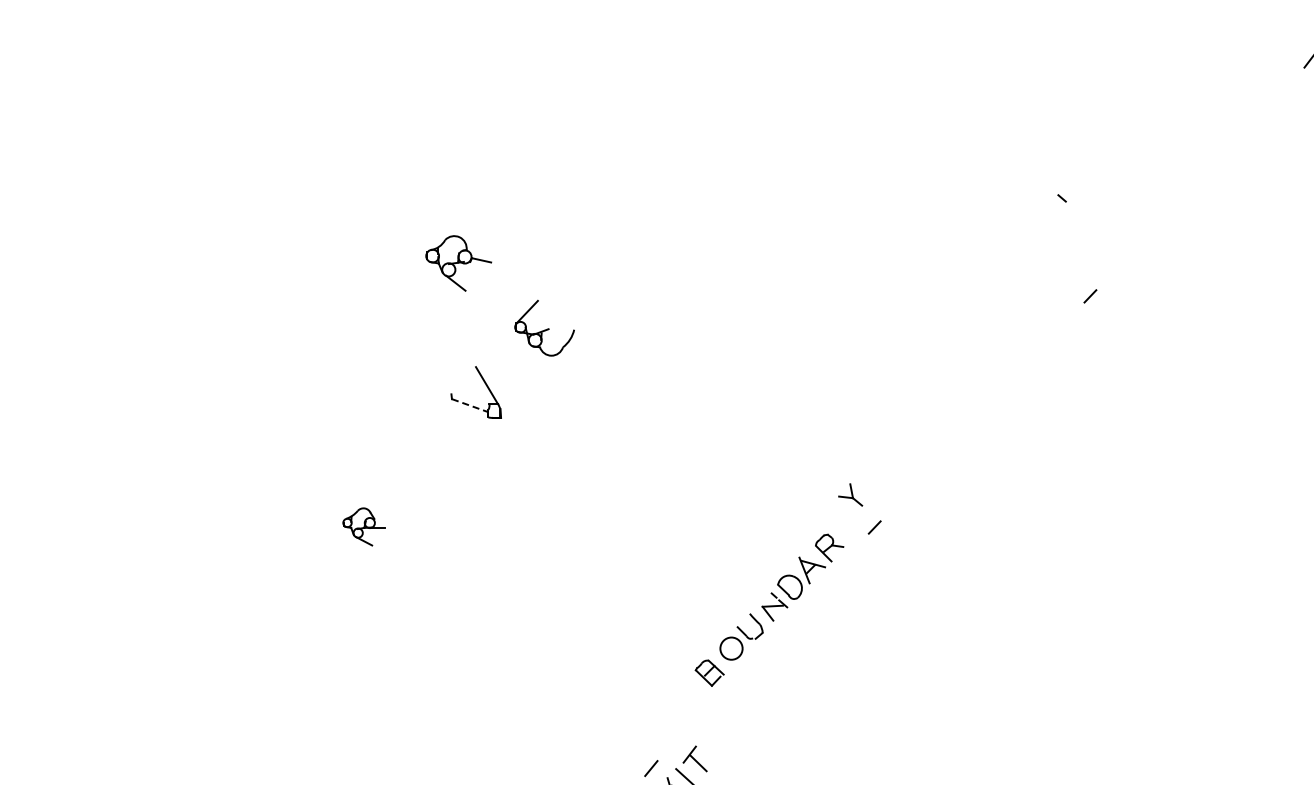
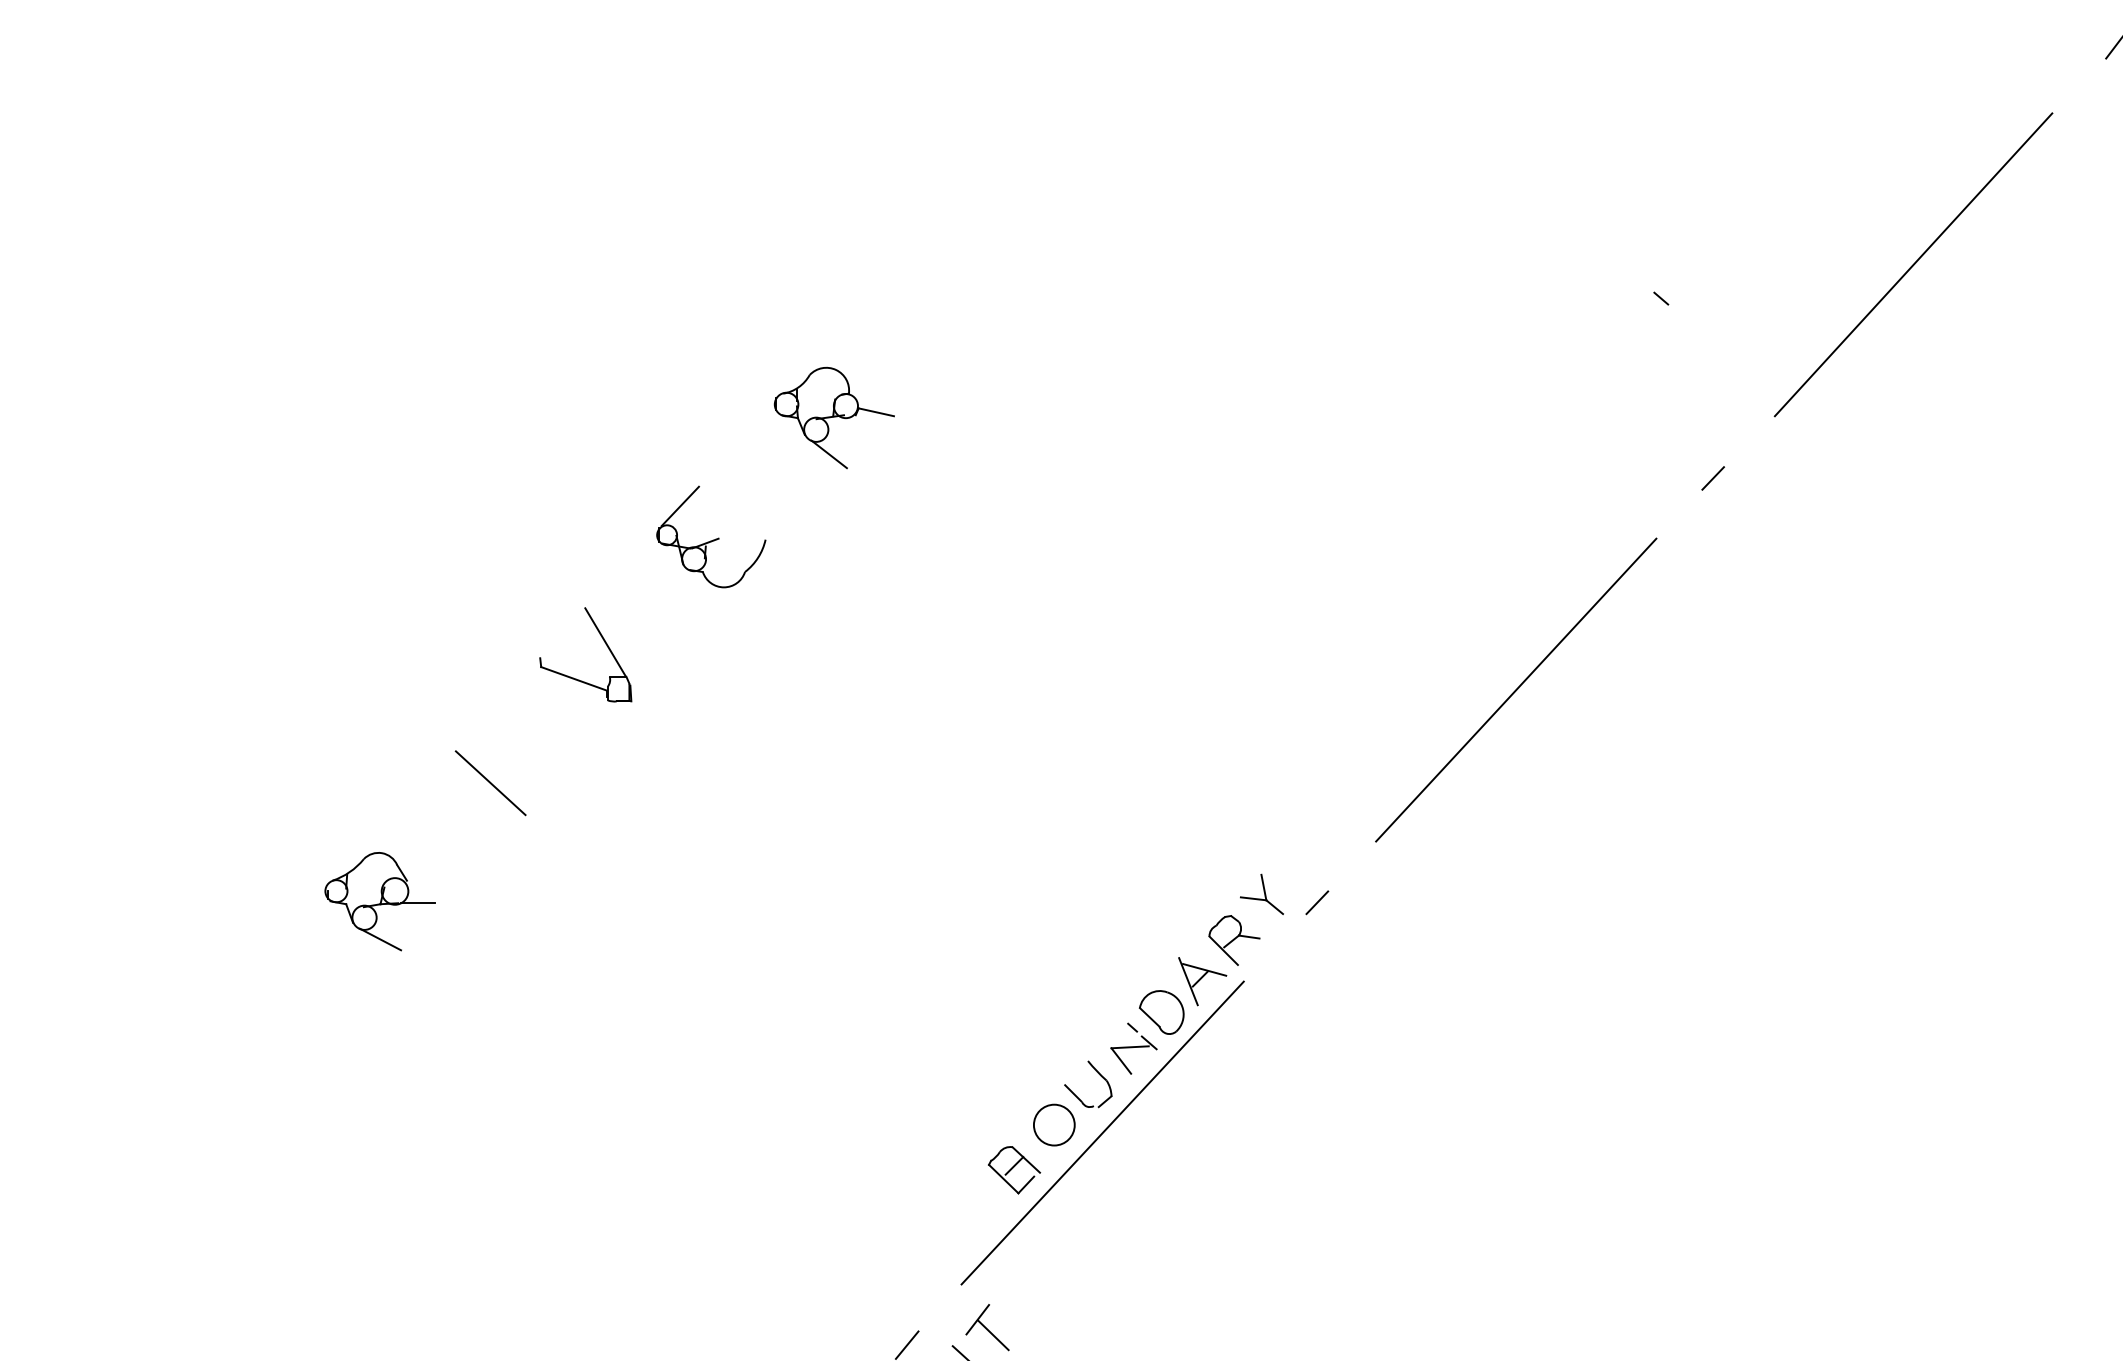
line: (1199, 179) -> (1913, 263), added
part: (458, 263) -> (834, 418), moved
line: (469, 405) -> (573, 678), dashed -> solid
line: (982, 411) -> (1515, 689), added
line: (424, 462) -> (490, 783), added
part: (850, 494) -> (1261, 893), moved
part: (363, 526) -> (378, 900), size x1.43
line: (757, 652) -> (1102, 1132), added

